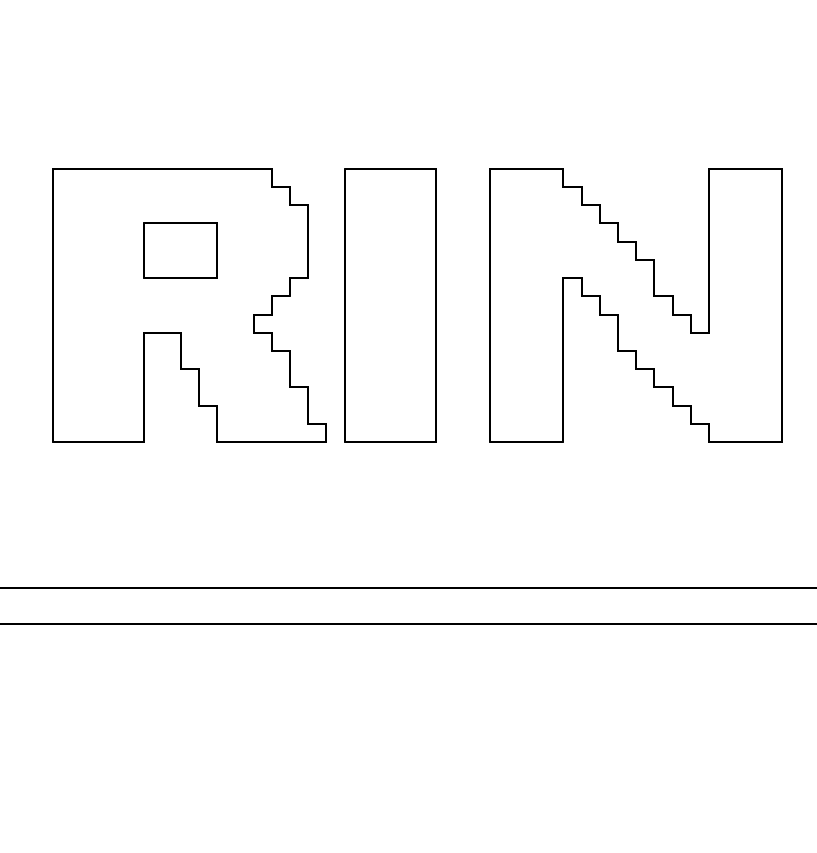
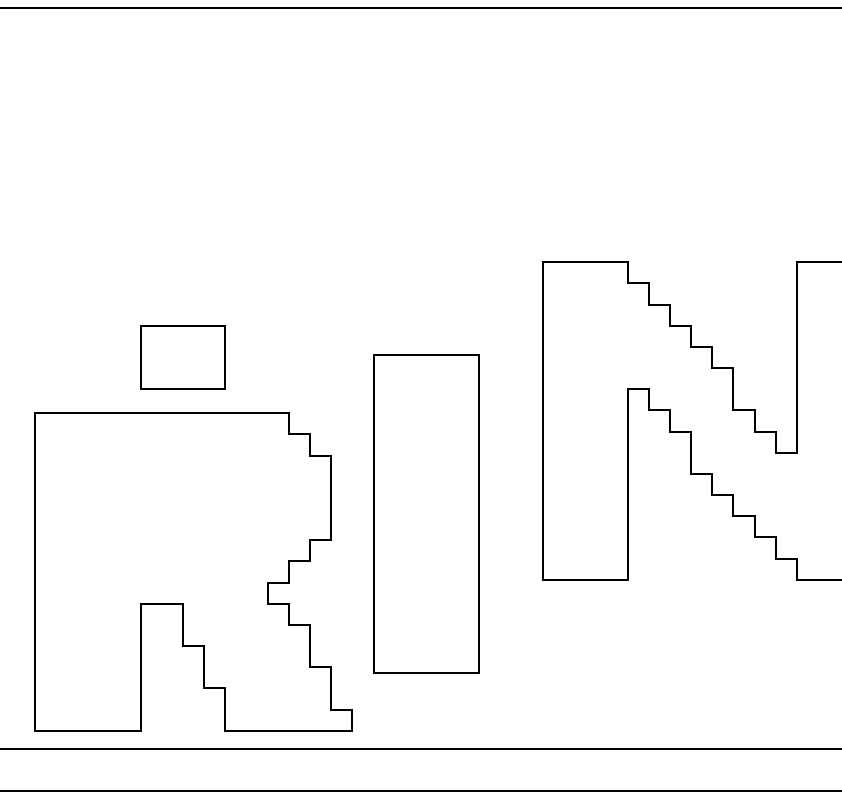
part: (189, 305) -> (193, 572), moved
part: (390, 305) -> (426, 513), moved

